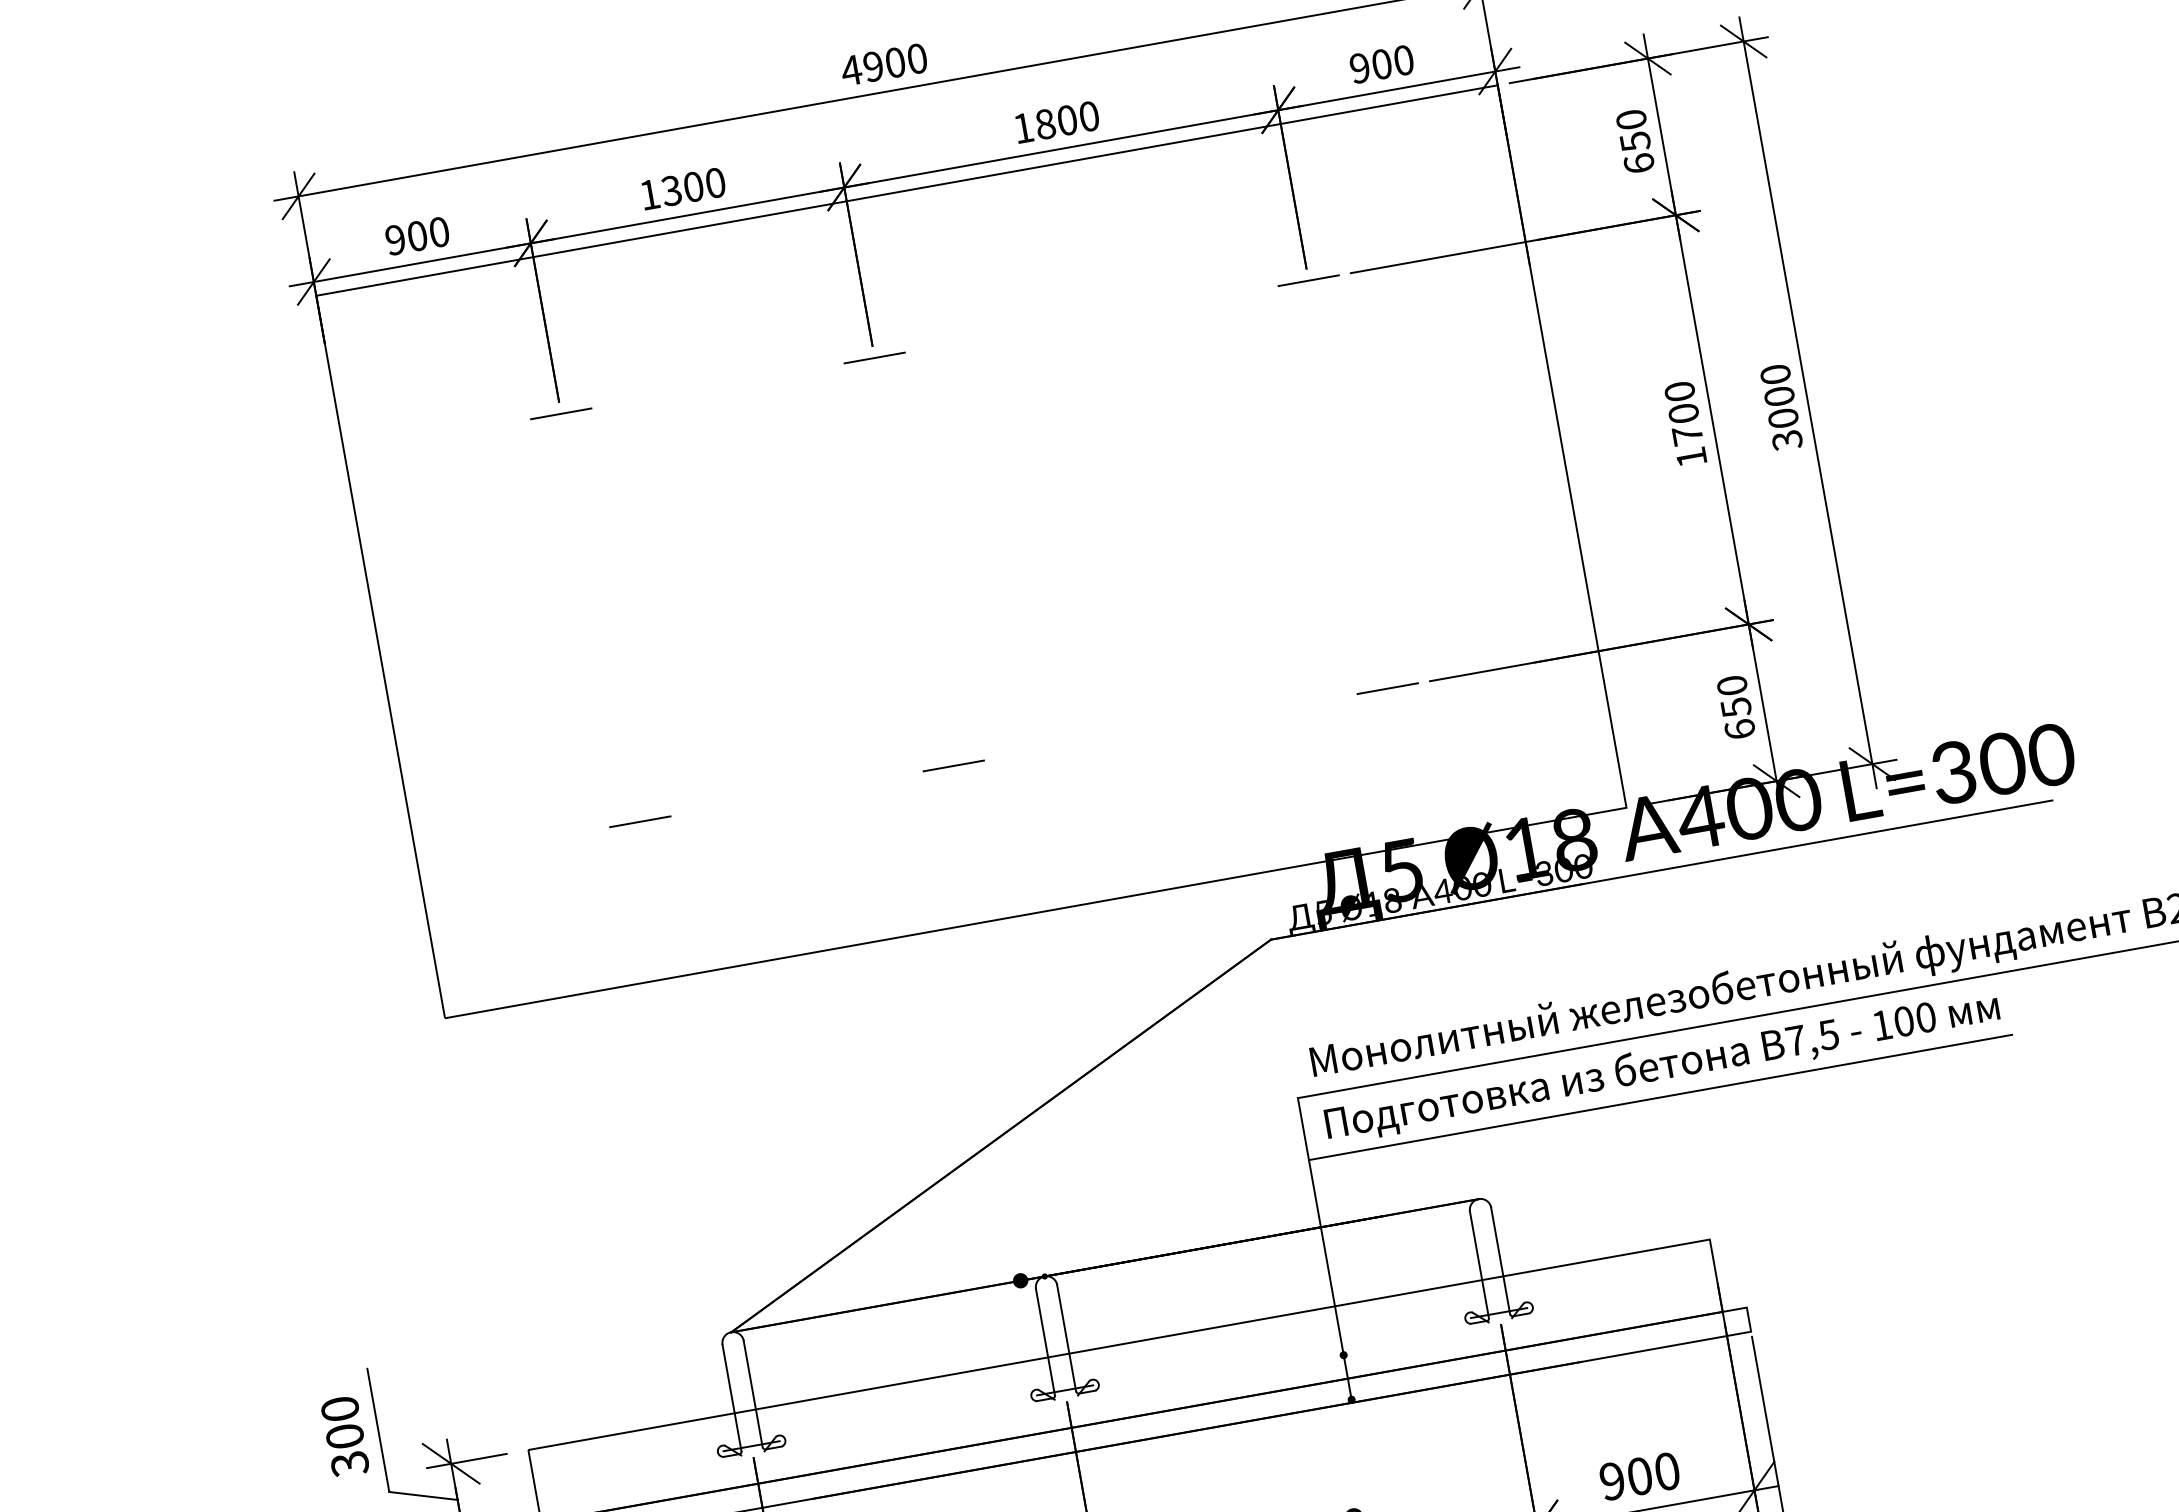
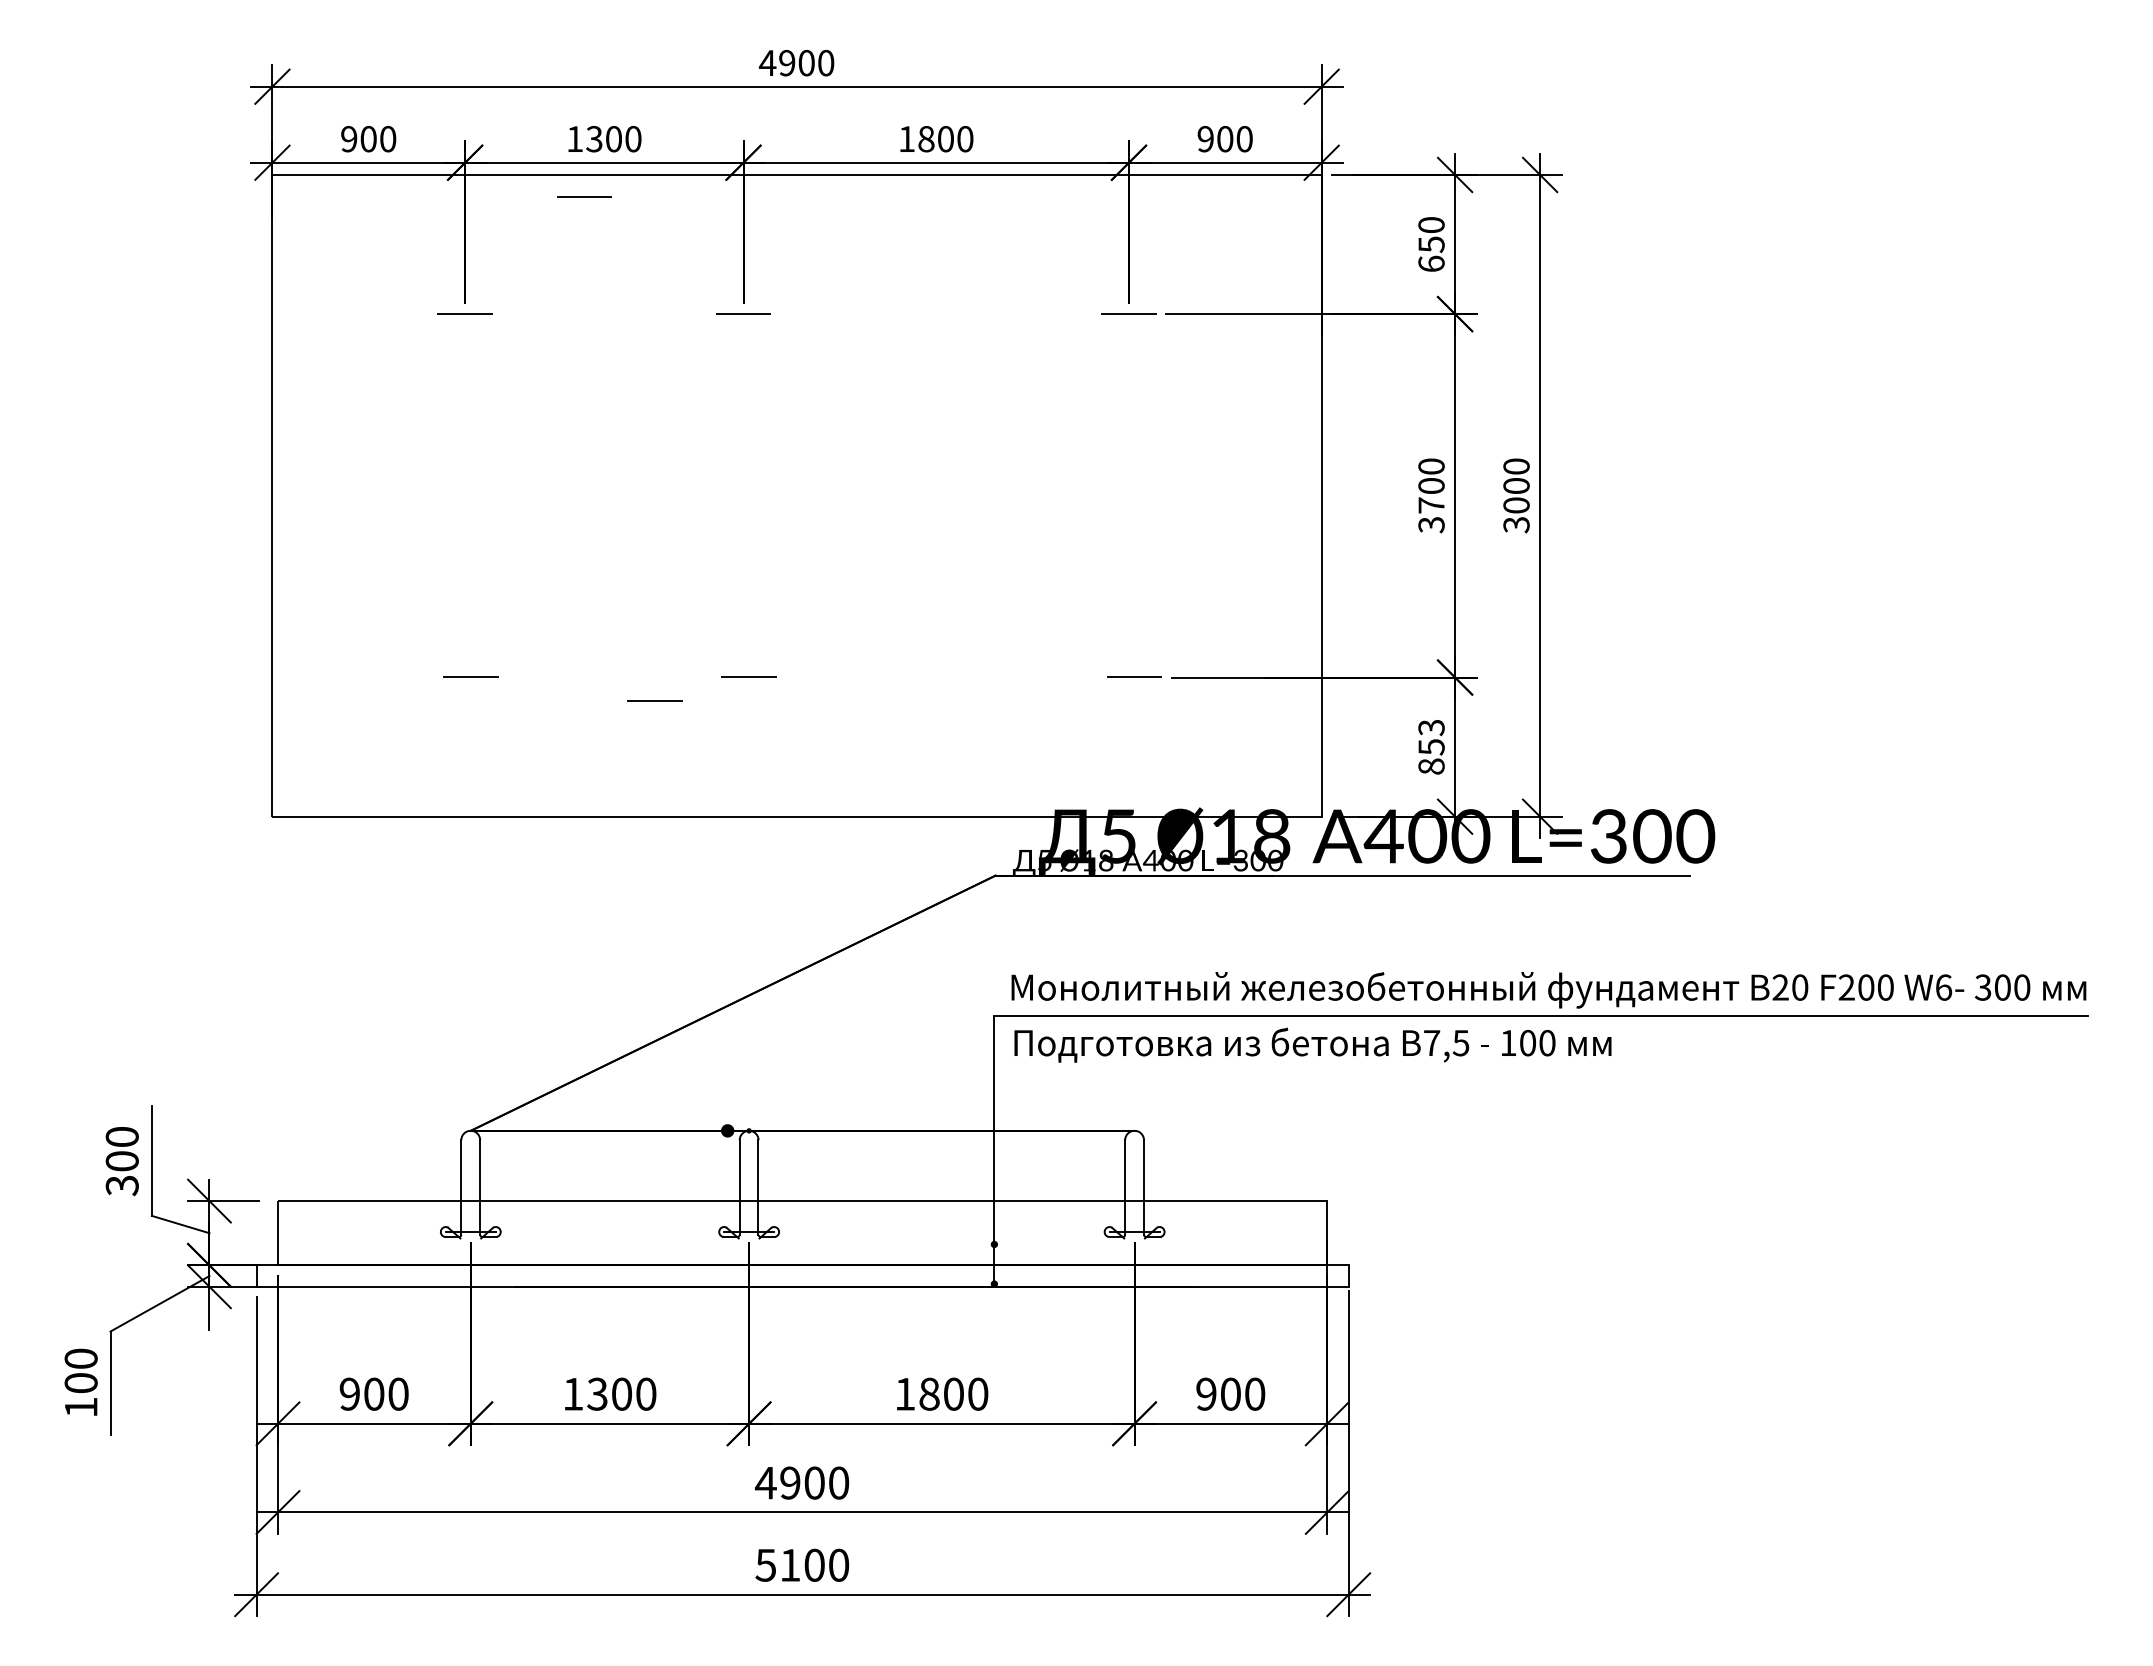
line: (671, 257) -> (584, 196), added
text: (1691, 457) -> (1431, 525), 1700 -> 3700
text: (1735, 706) -> (1431, 746), 650 -> 853
line: (851, 810) -> (654, 700), added
line: (1660, 1097) -> (1306, 1071), removed

